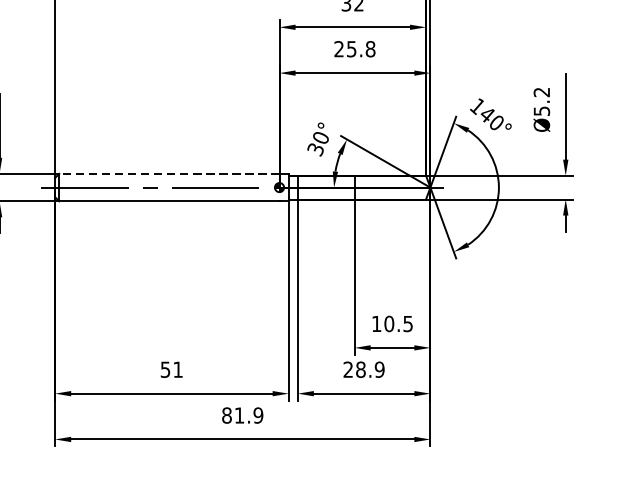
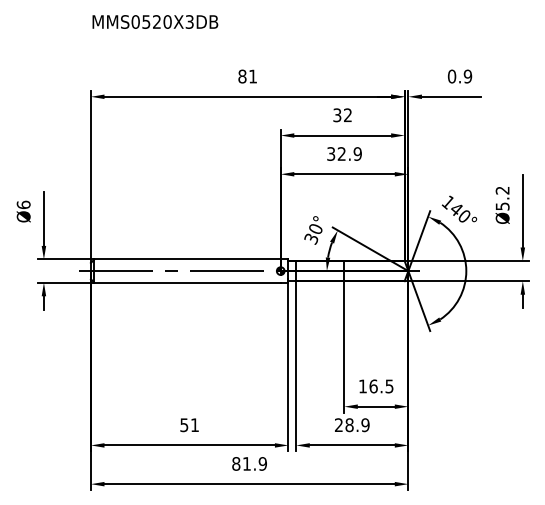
text: (354, 48) -> (344, 153), 25.8 -> 32.9
line: (169, 173) -> (187, 259), dashed -> solid
text: (389, 322) -> (373, 385), 10.5 -> 16.5

